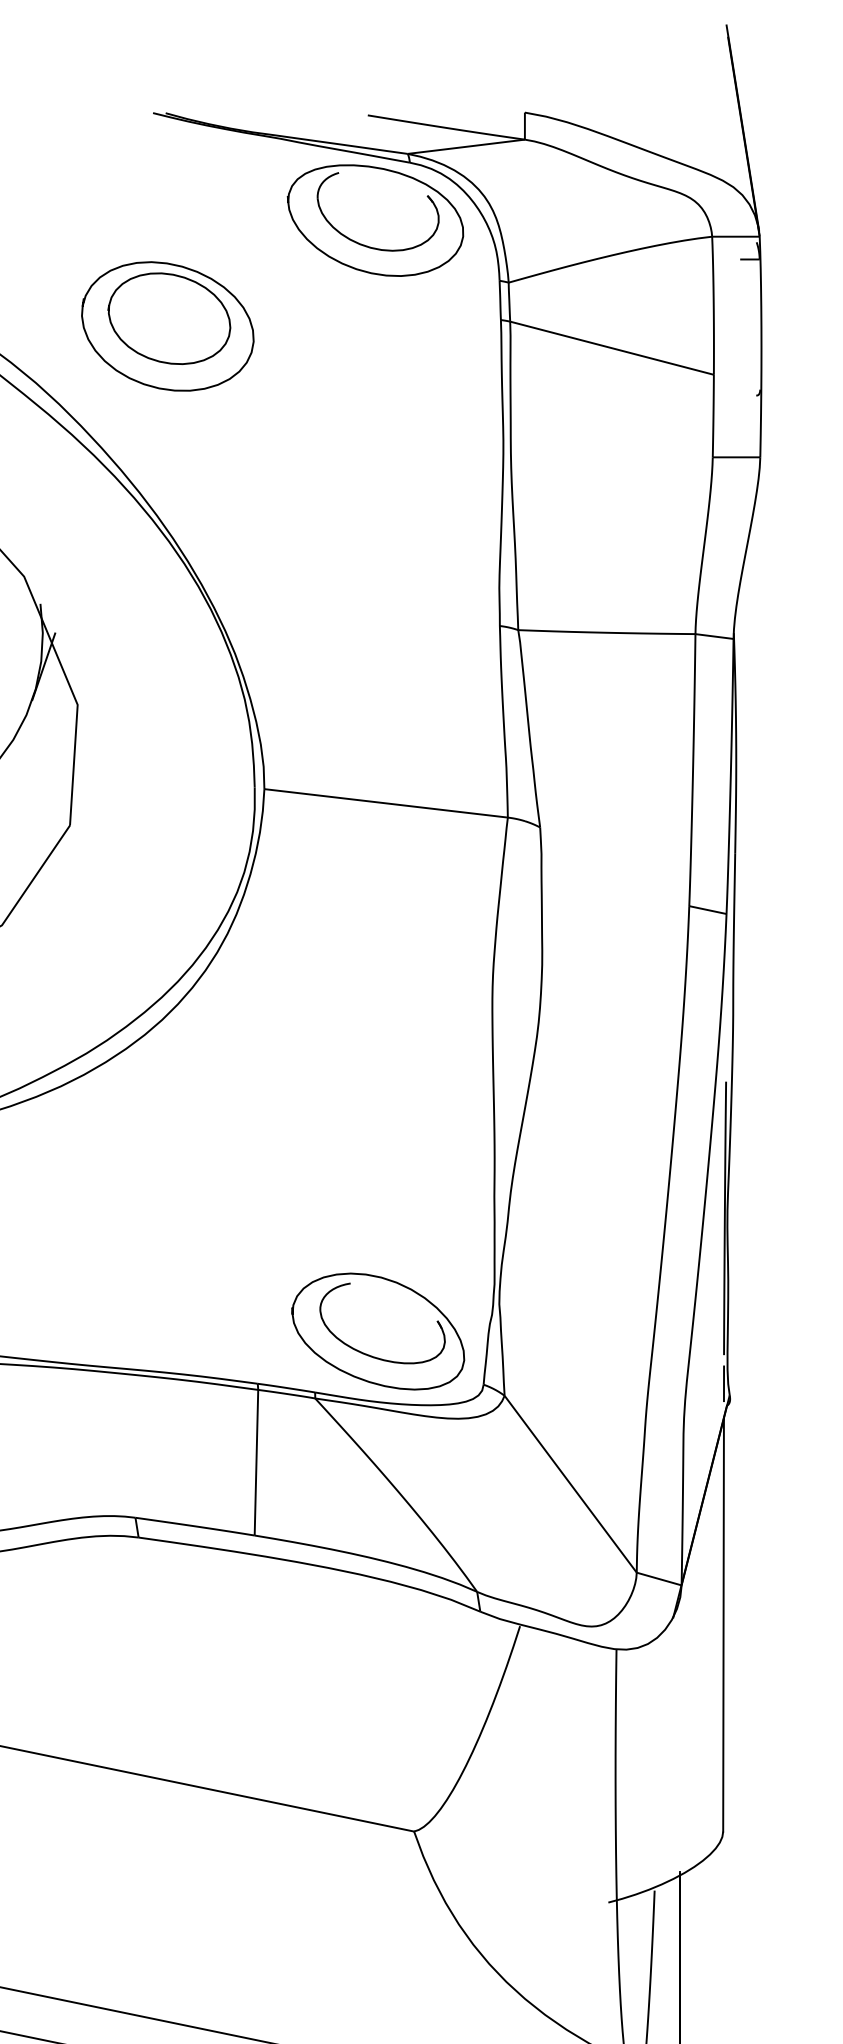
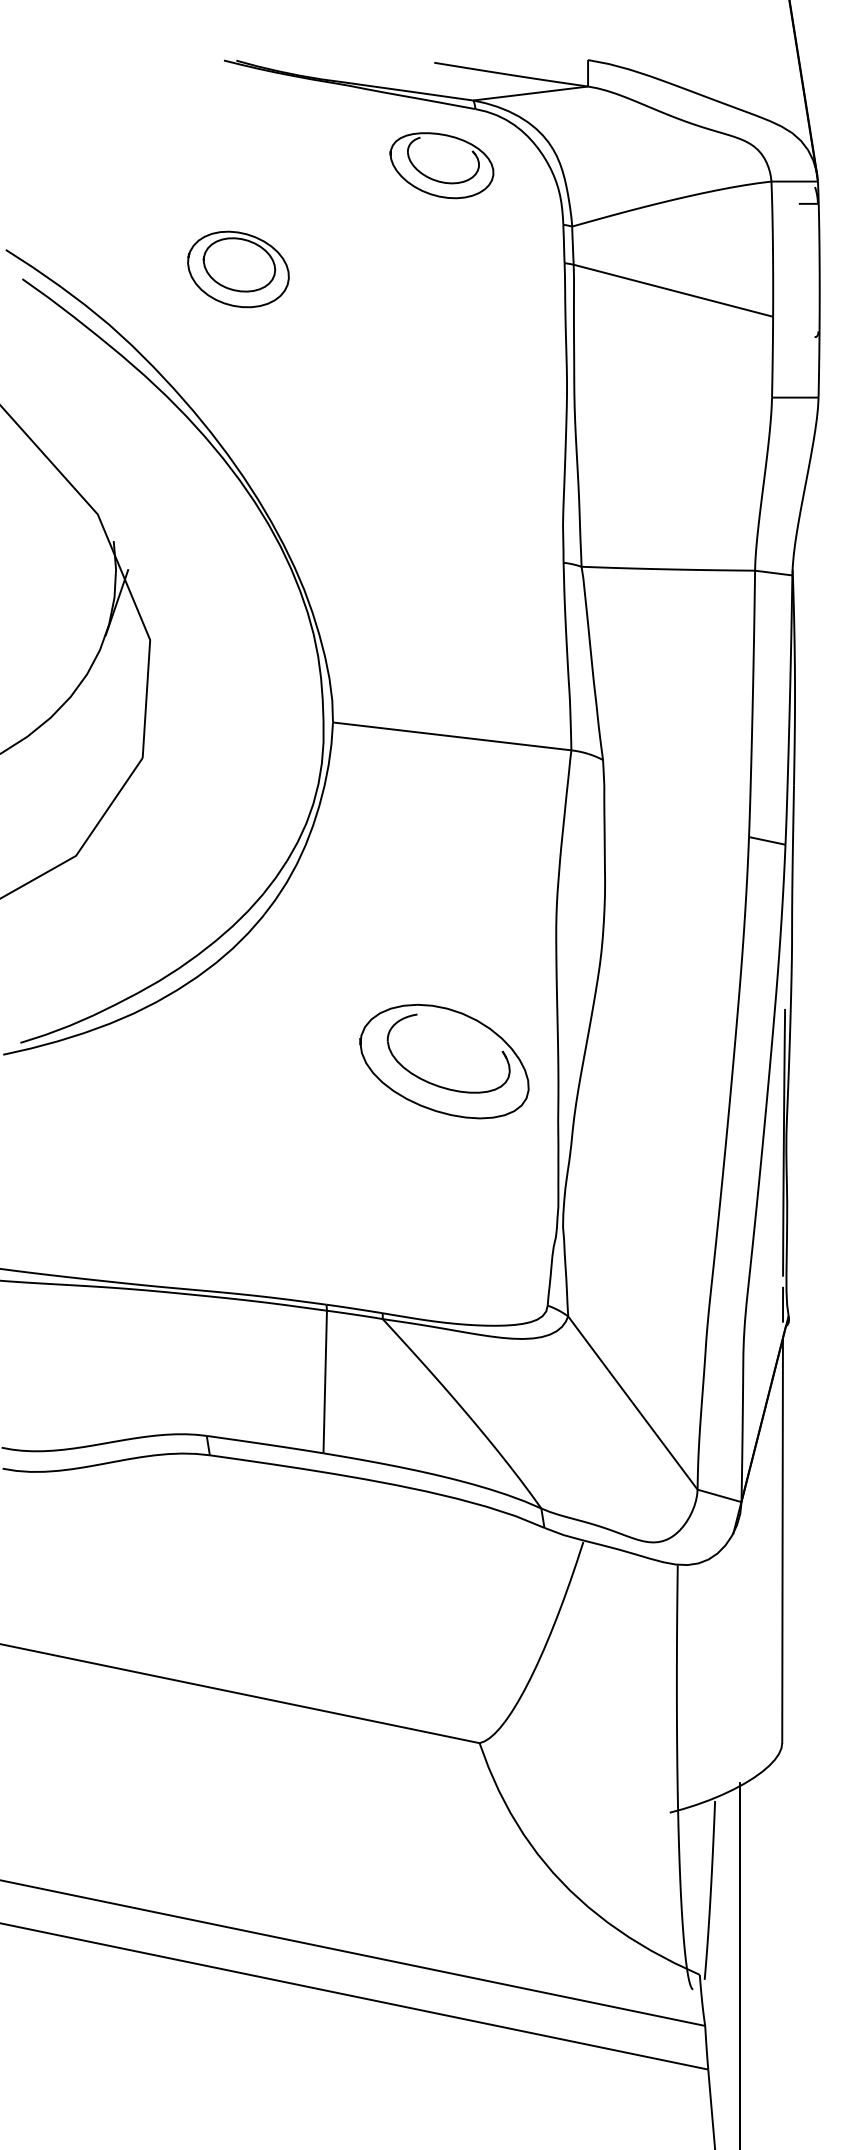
part: (375, 220) -> (441, 165), size x0.6
part: (167, 326) -> (238, 269), size x0.6
part: (378, 1331) -> (444, 1061), moved

